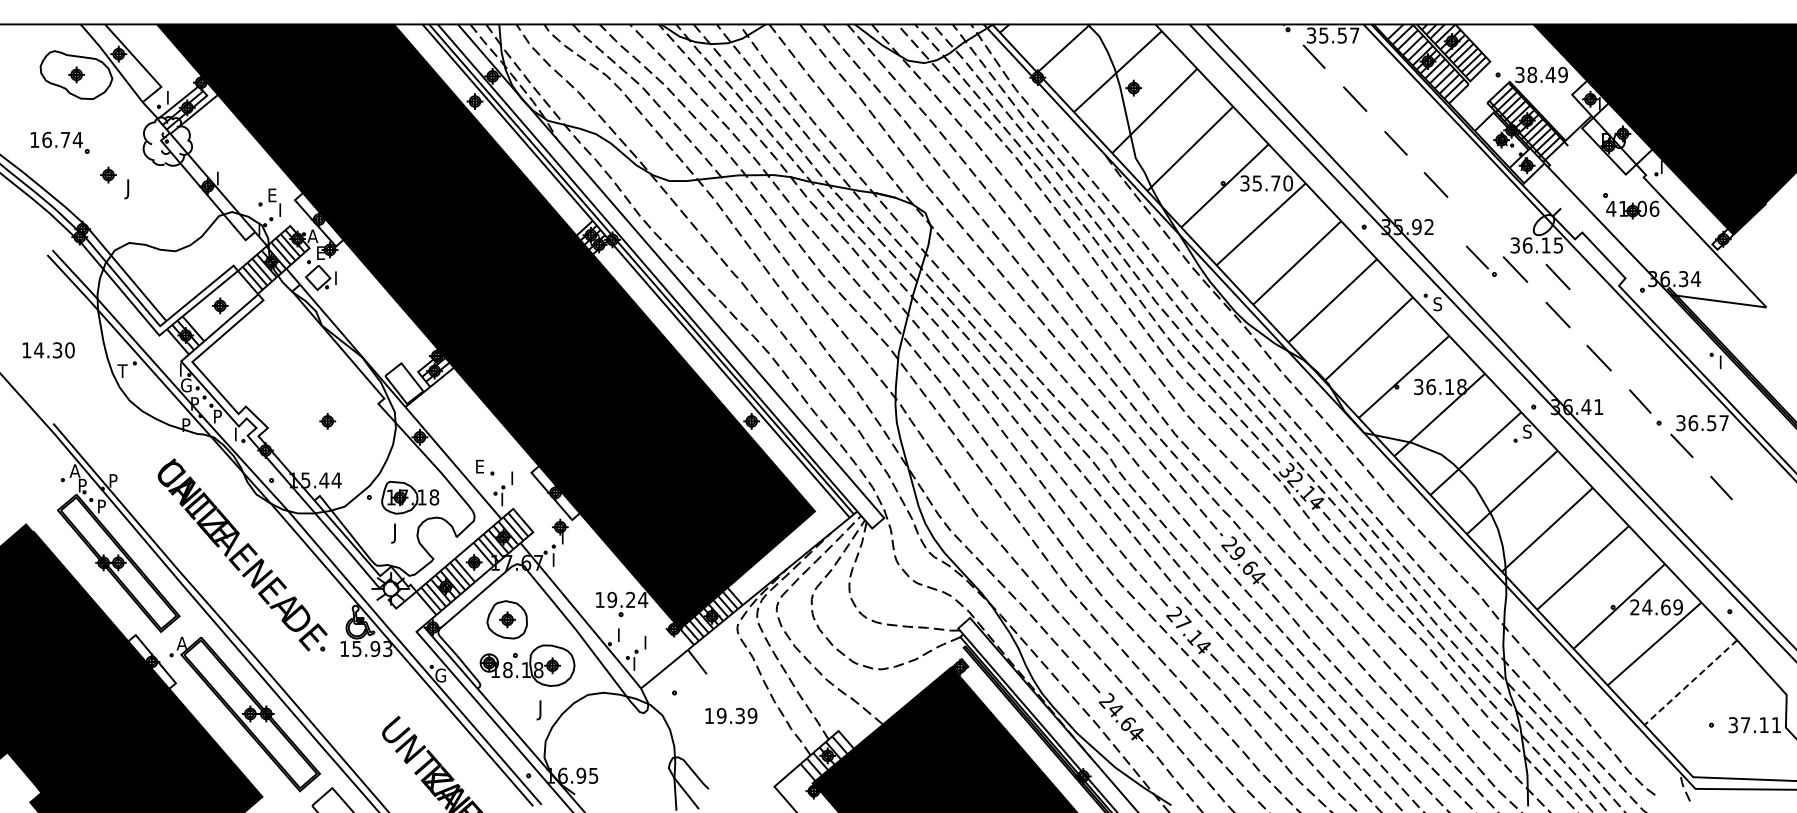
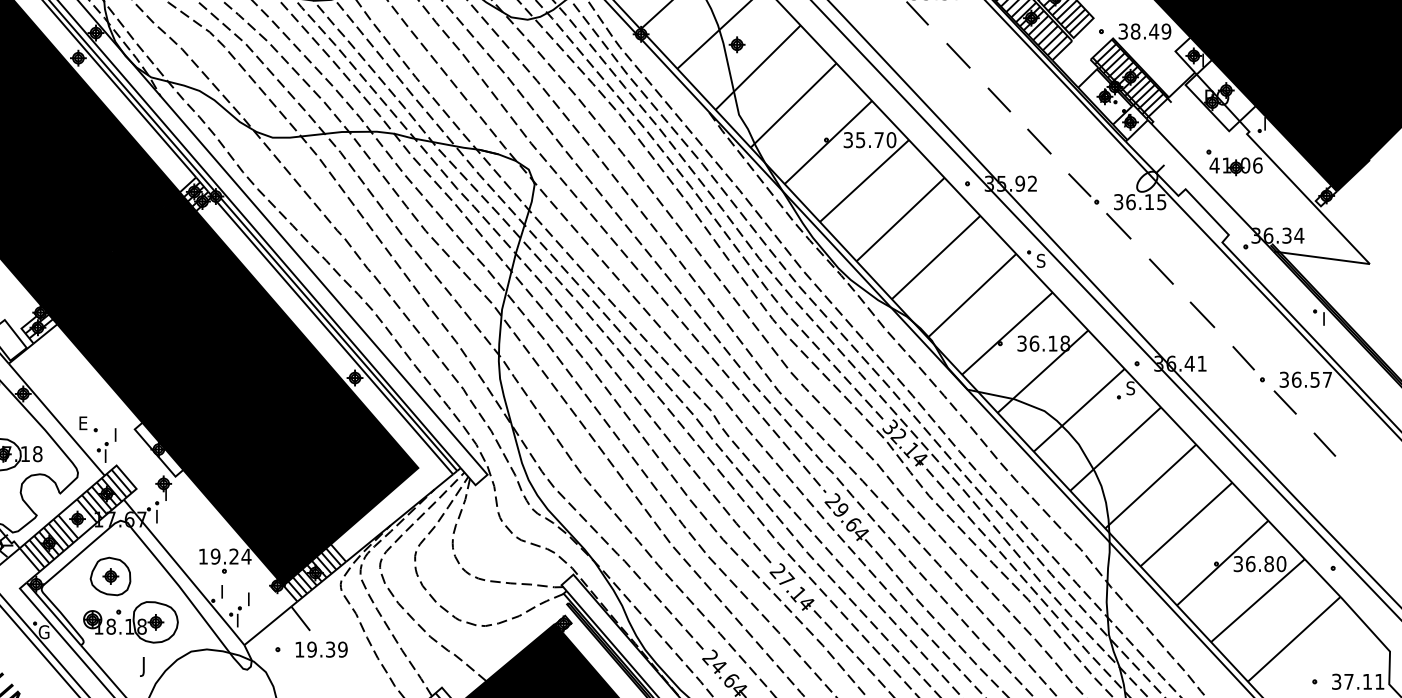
part: (1480, 260) -> (1082, 188), moved
line: (1557, 276) -> (1160, 233), removed
text: (1656, 607) -> (1259, 564), 24.69 -> 36.80
line: (1690, 682) -> (1293, 639), dashed -> solid
text: (731, 716) -> (321, 650), moved

